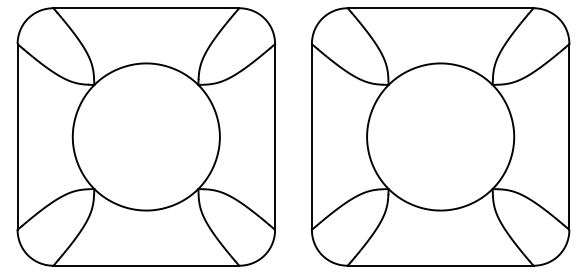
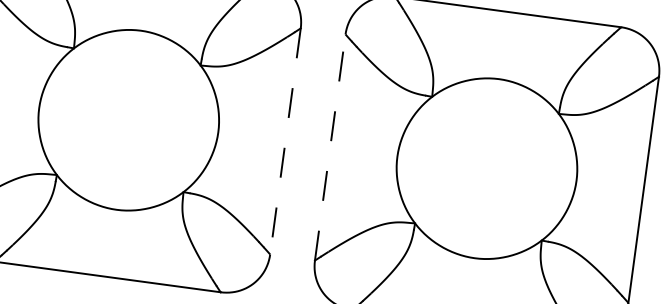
line: (275, 137) -> (285, 142), solid -> dashed
line: (311, 137) -> (329, 148), solid -> dashed

